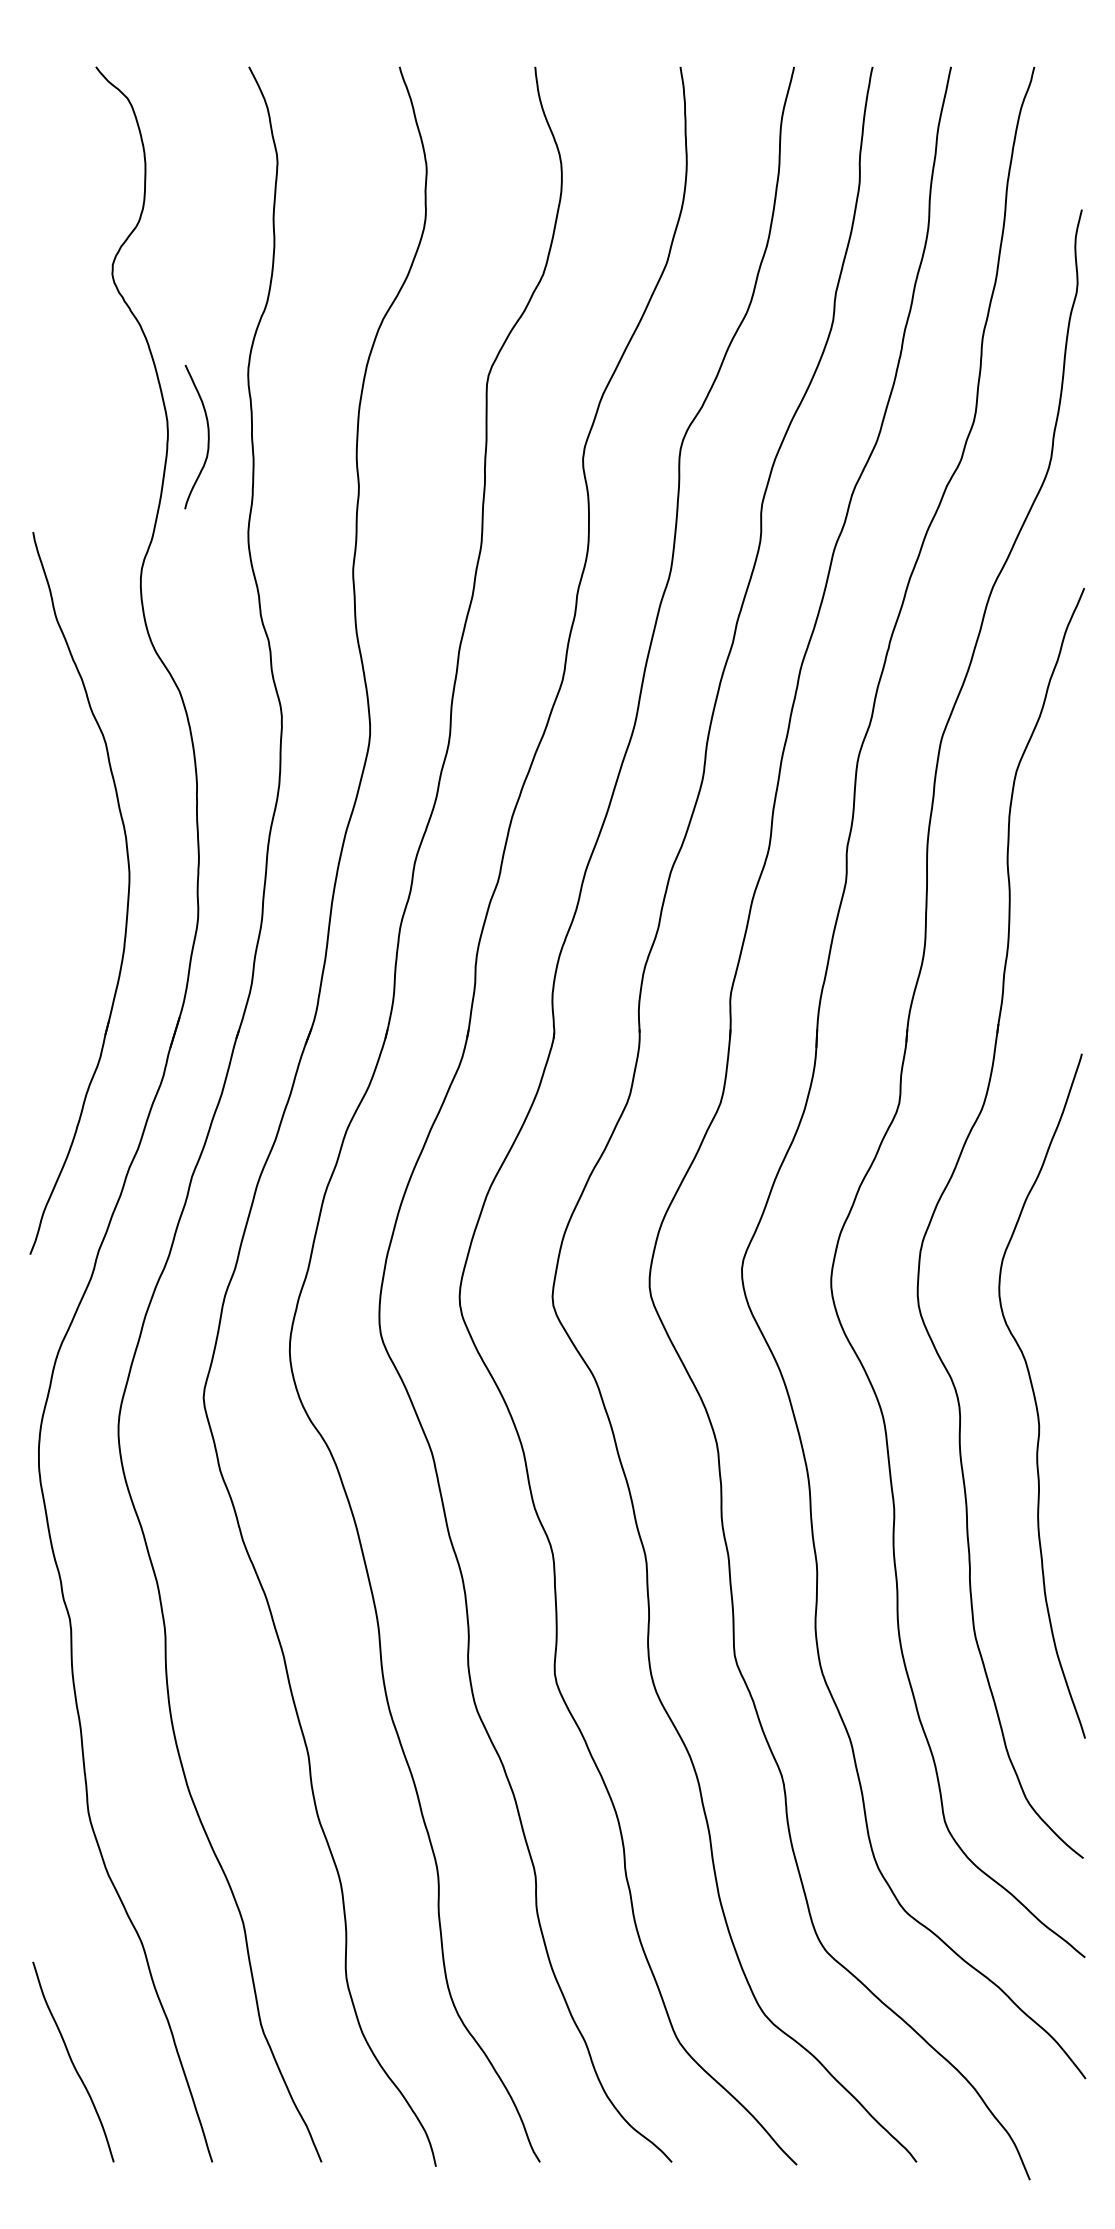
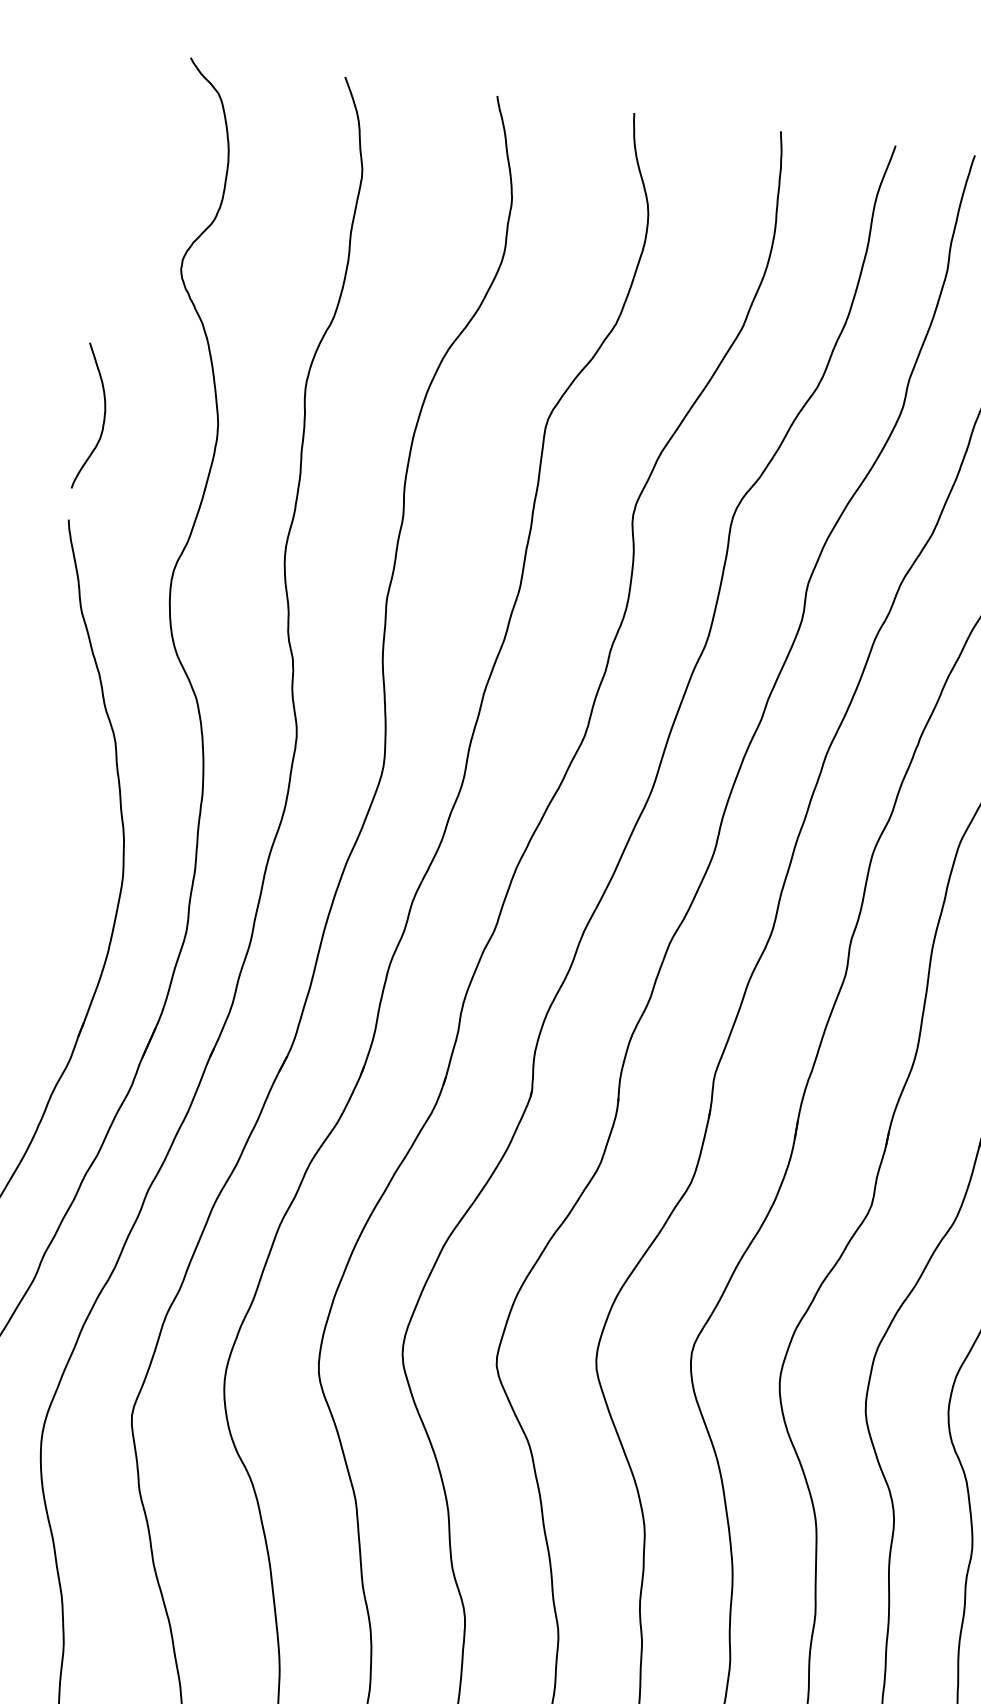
curve: (207, 436) -> (103, 417), moved

